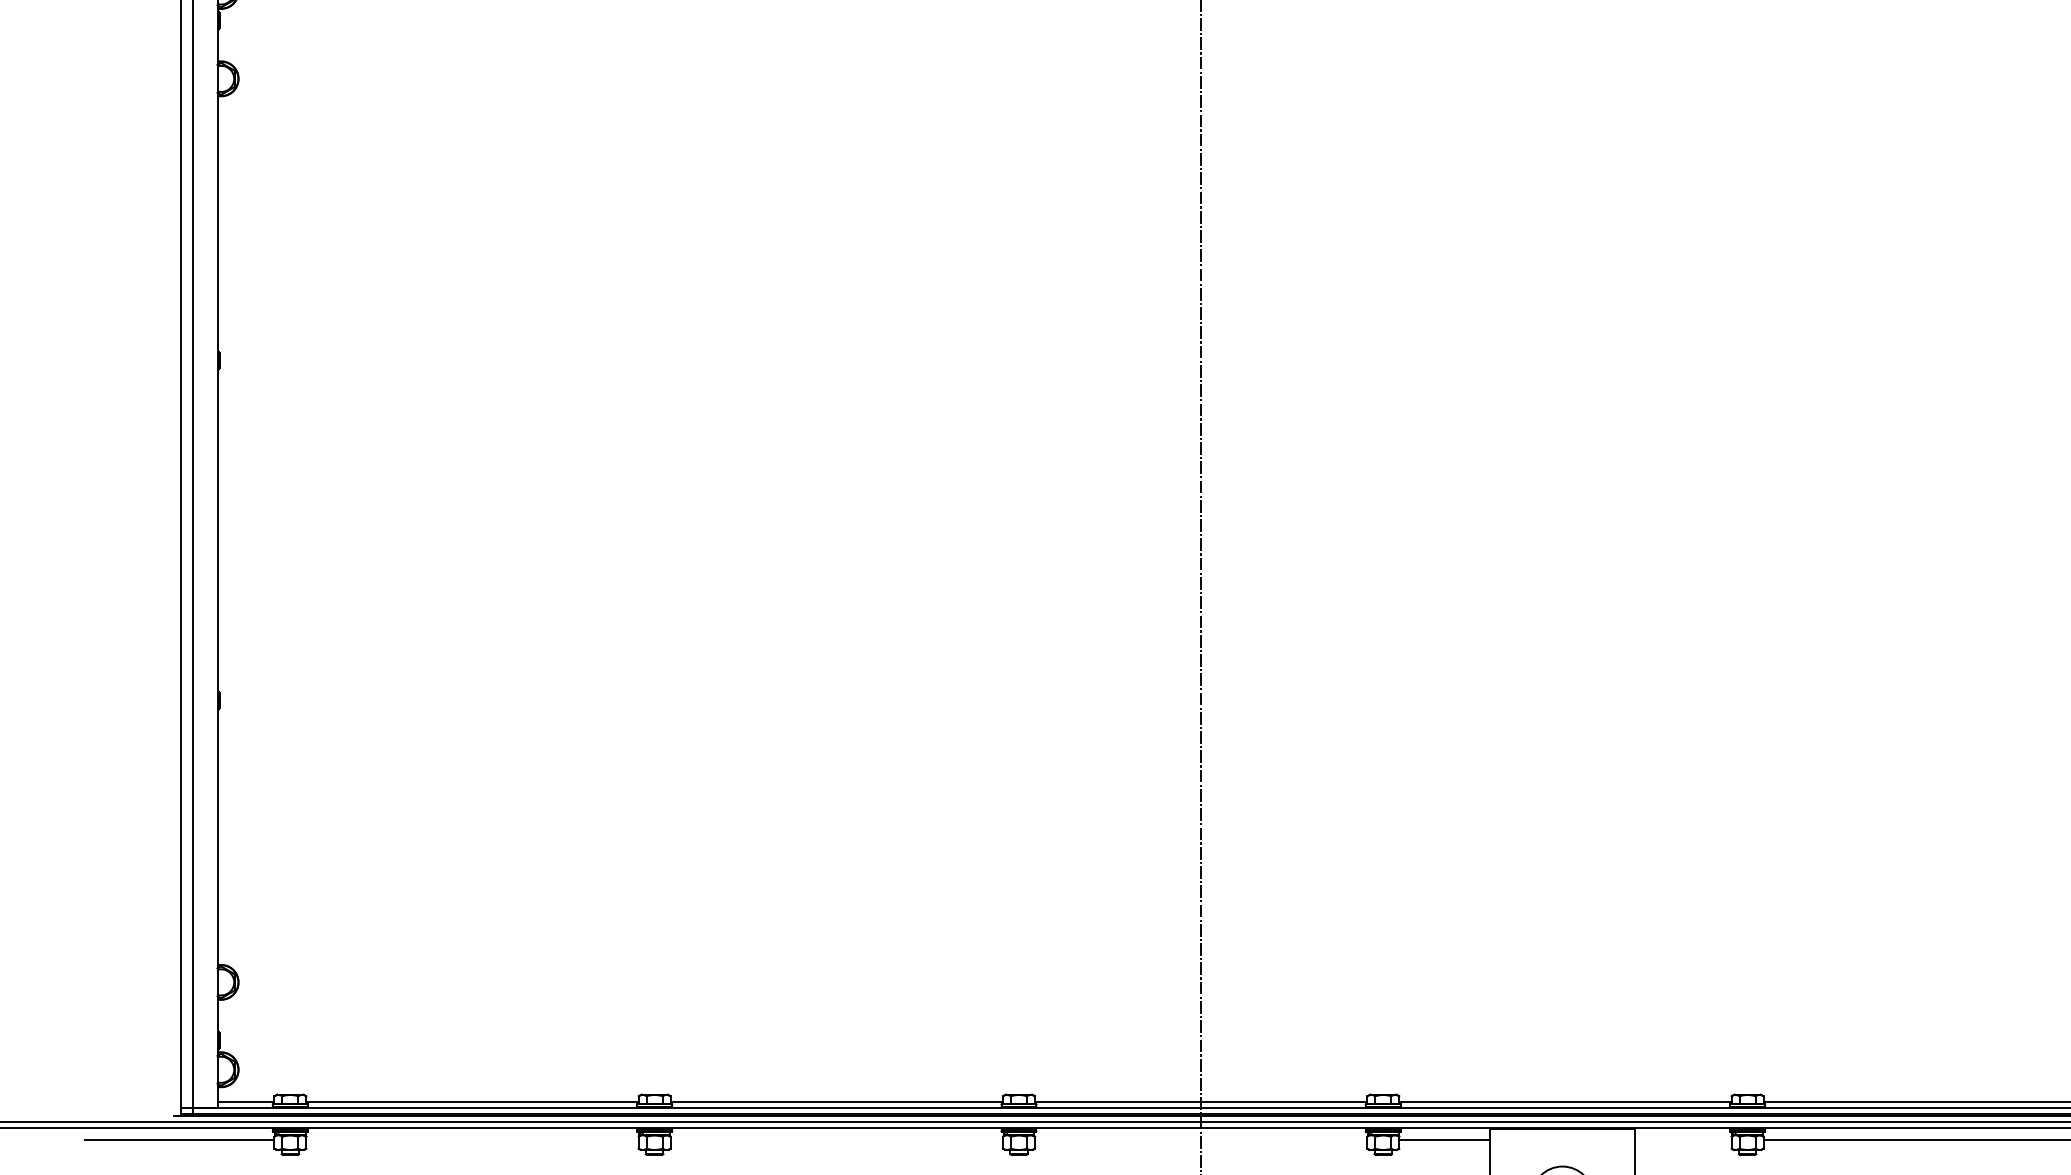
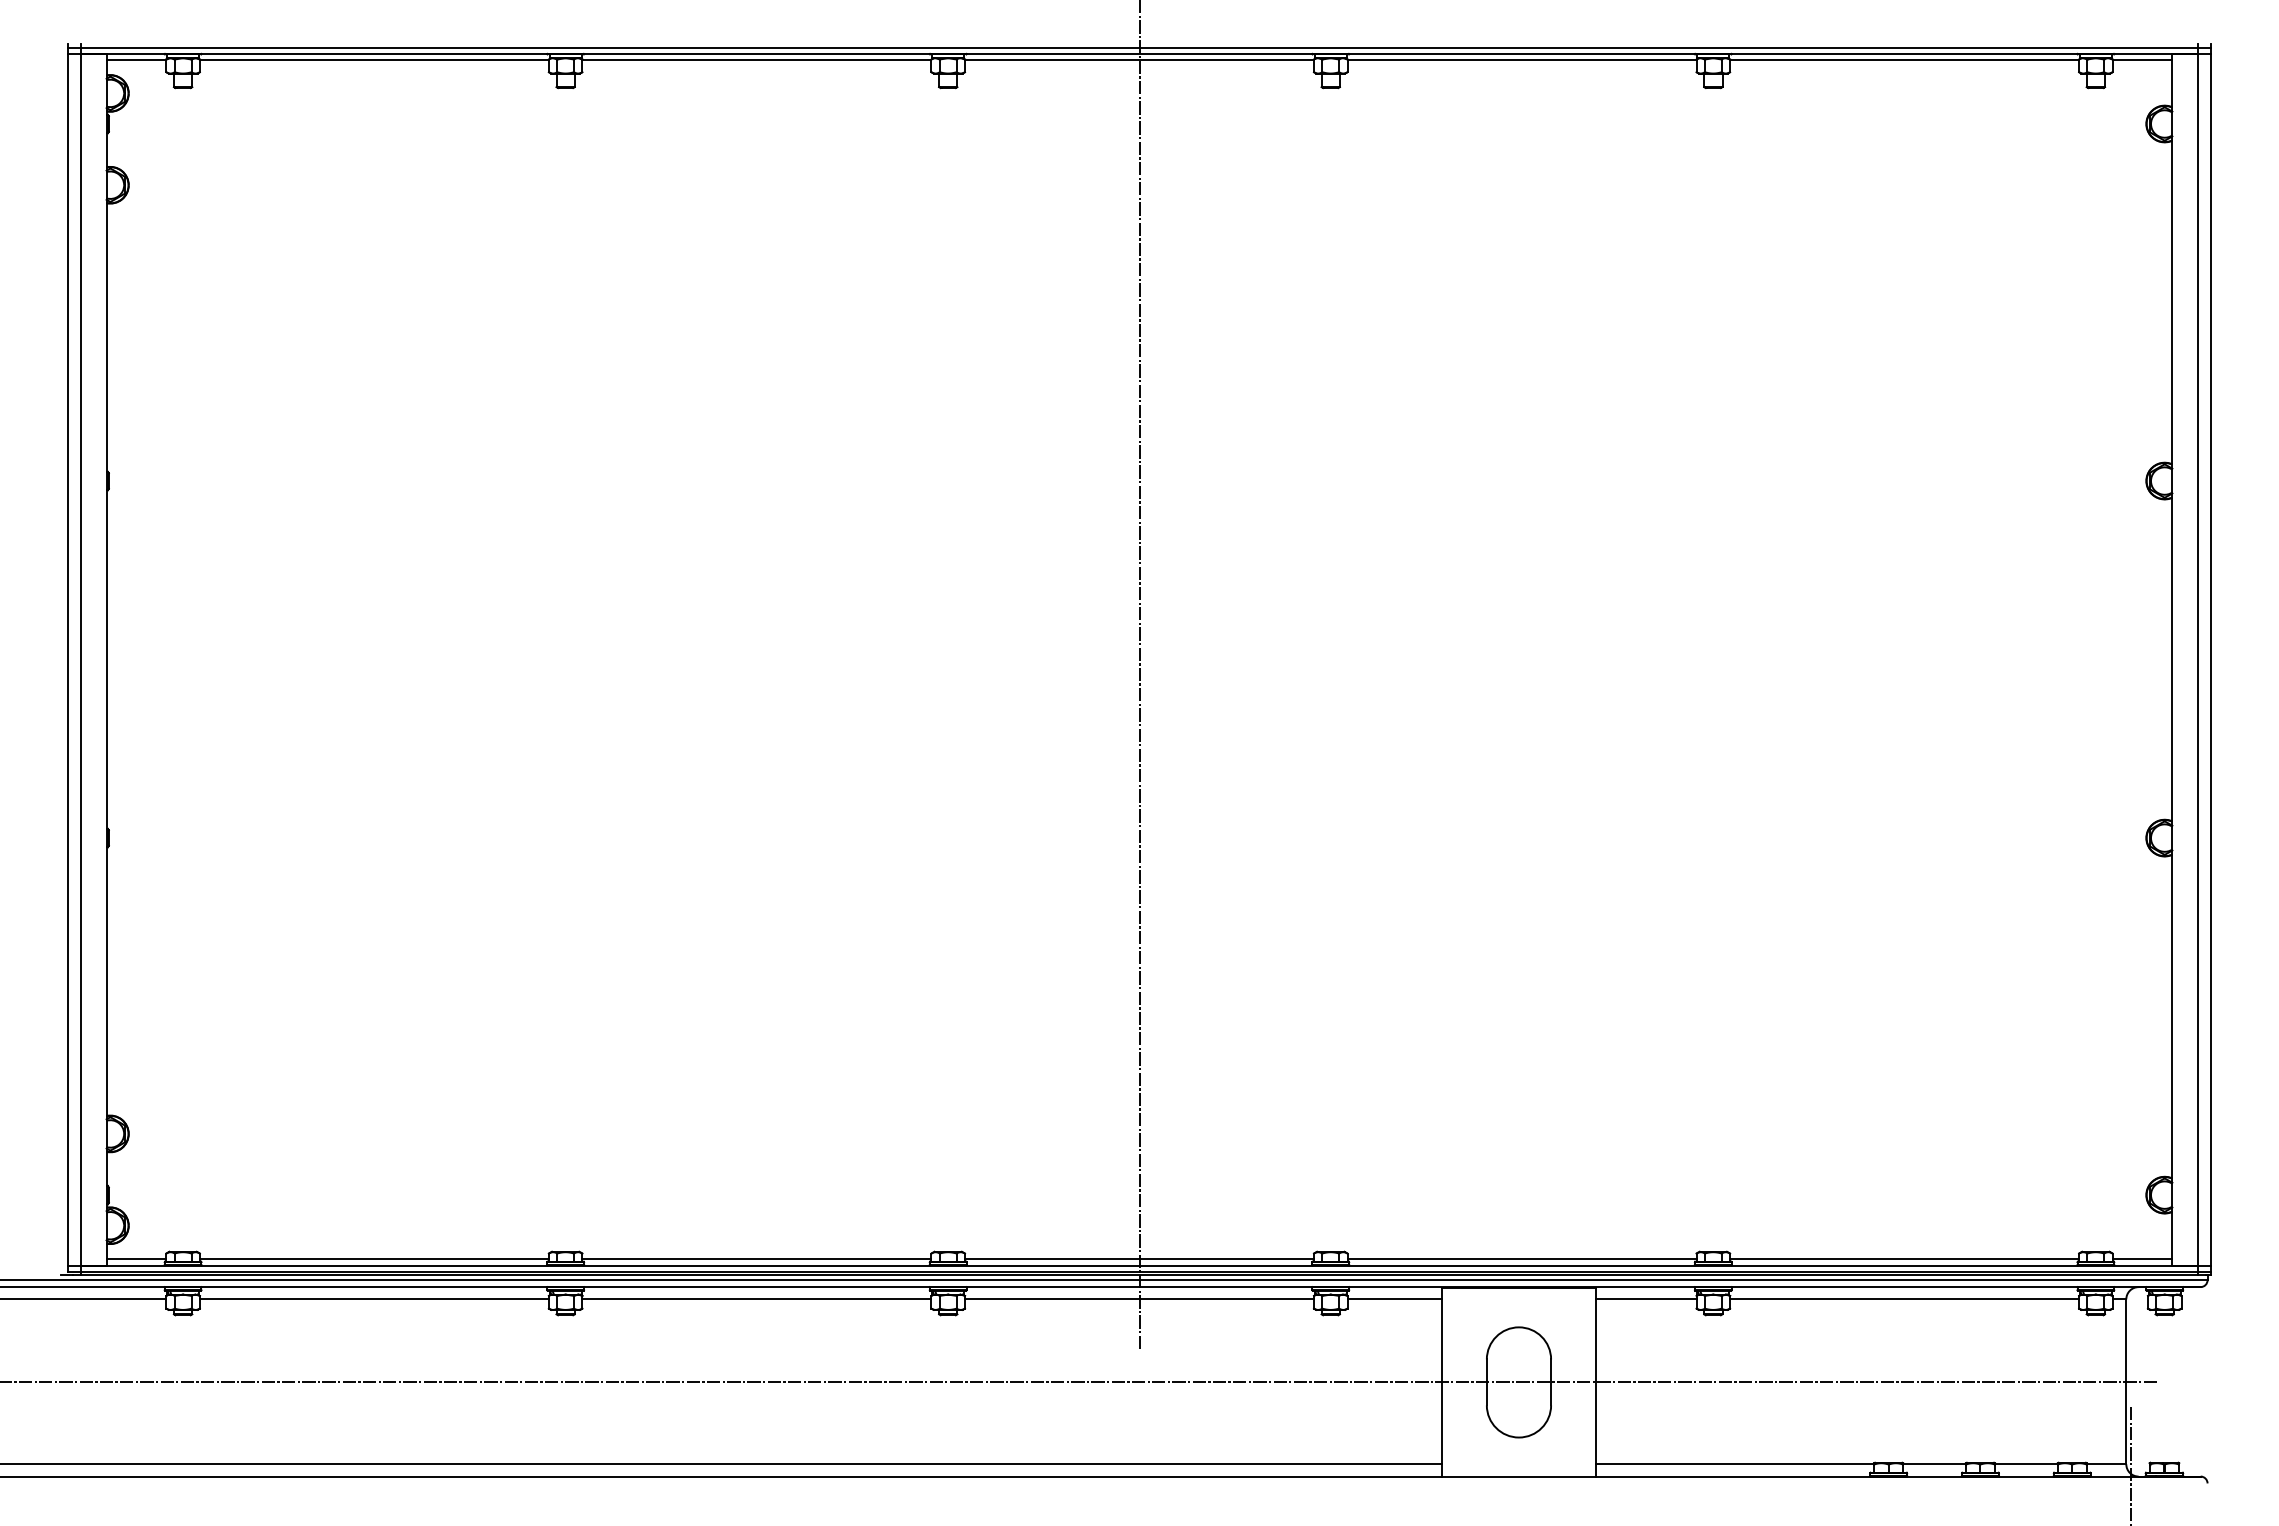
line: (471, 1140) -> (373, 1299), added
line: (836, 1140) -> (756, 1299), added
line: (1201, 1140) -> (1139, 1299), added
line: (1682, 1140) -> (1645, 1299), added

